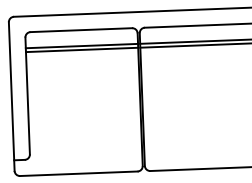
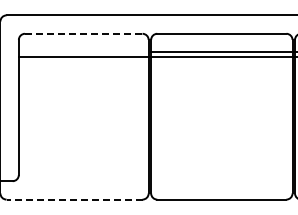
line: (81, 29) -> (83, 33), solid -> dashed
line: (81, 46) -> (83, 52), removed
line: (78, 173) -> (74, 199), solid -> dashed

